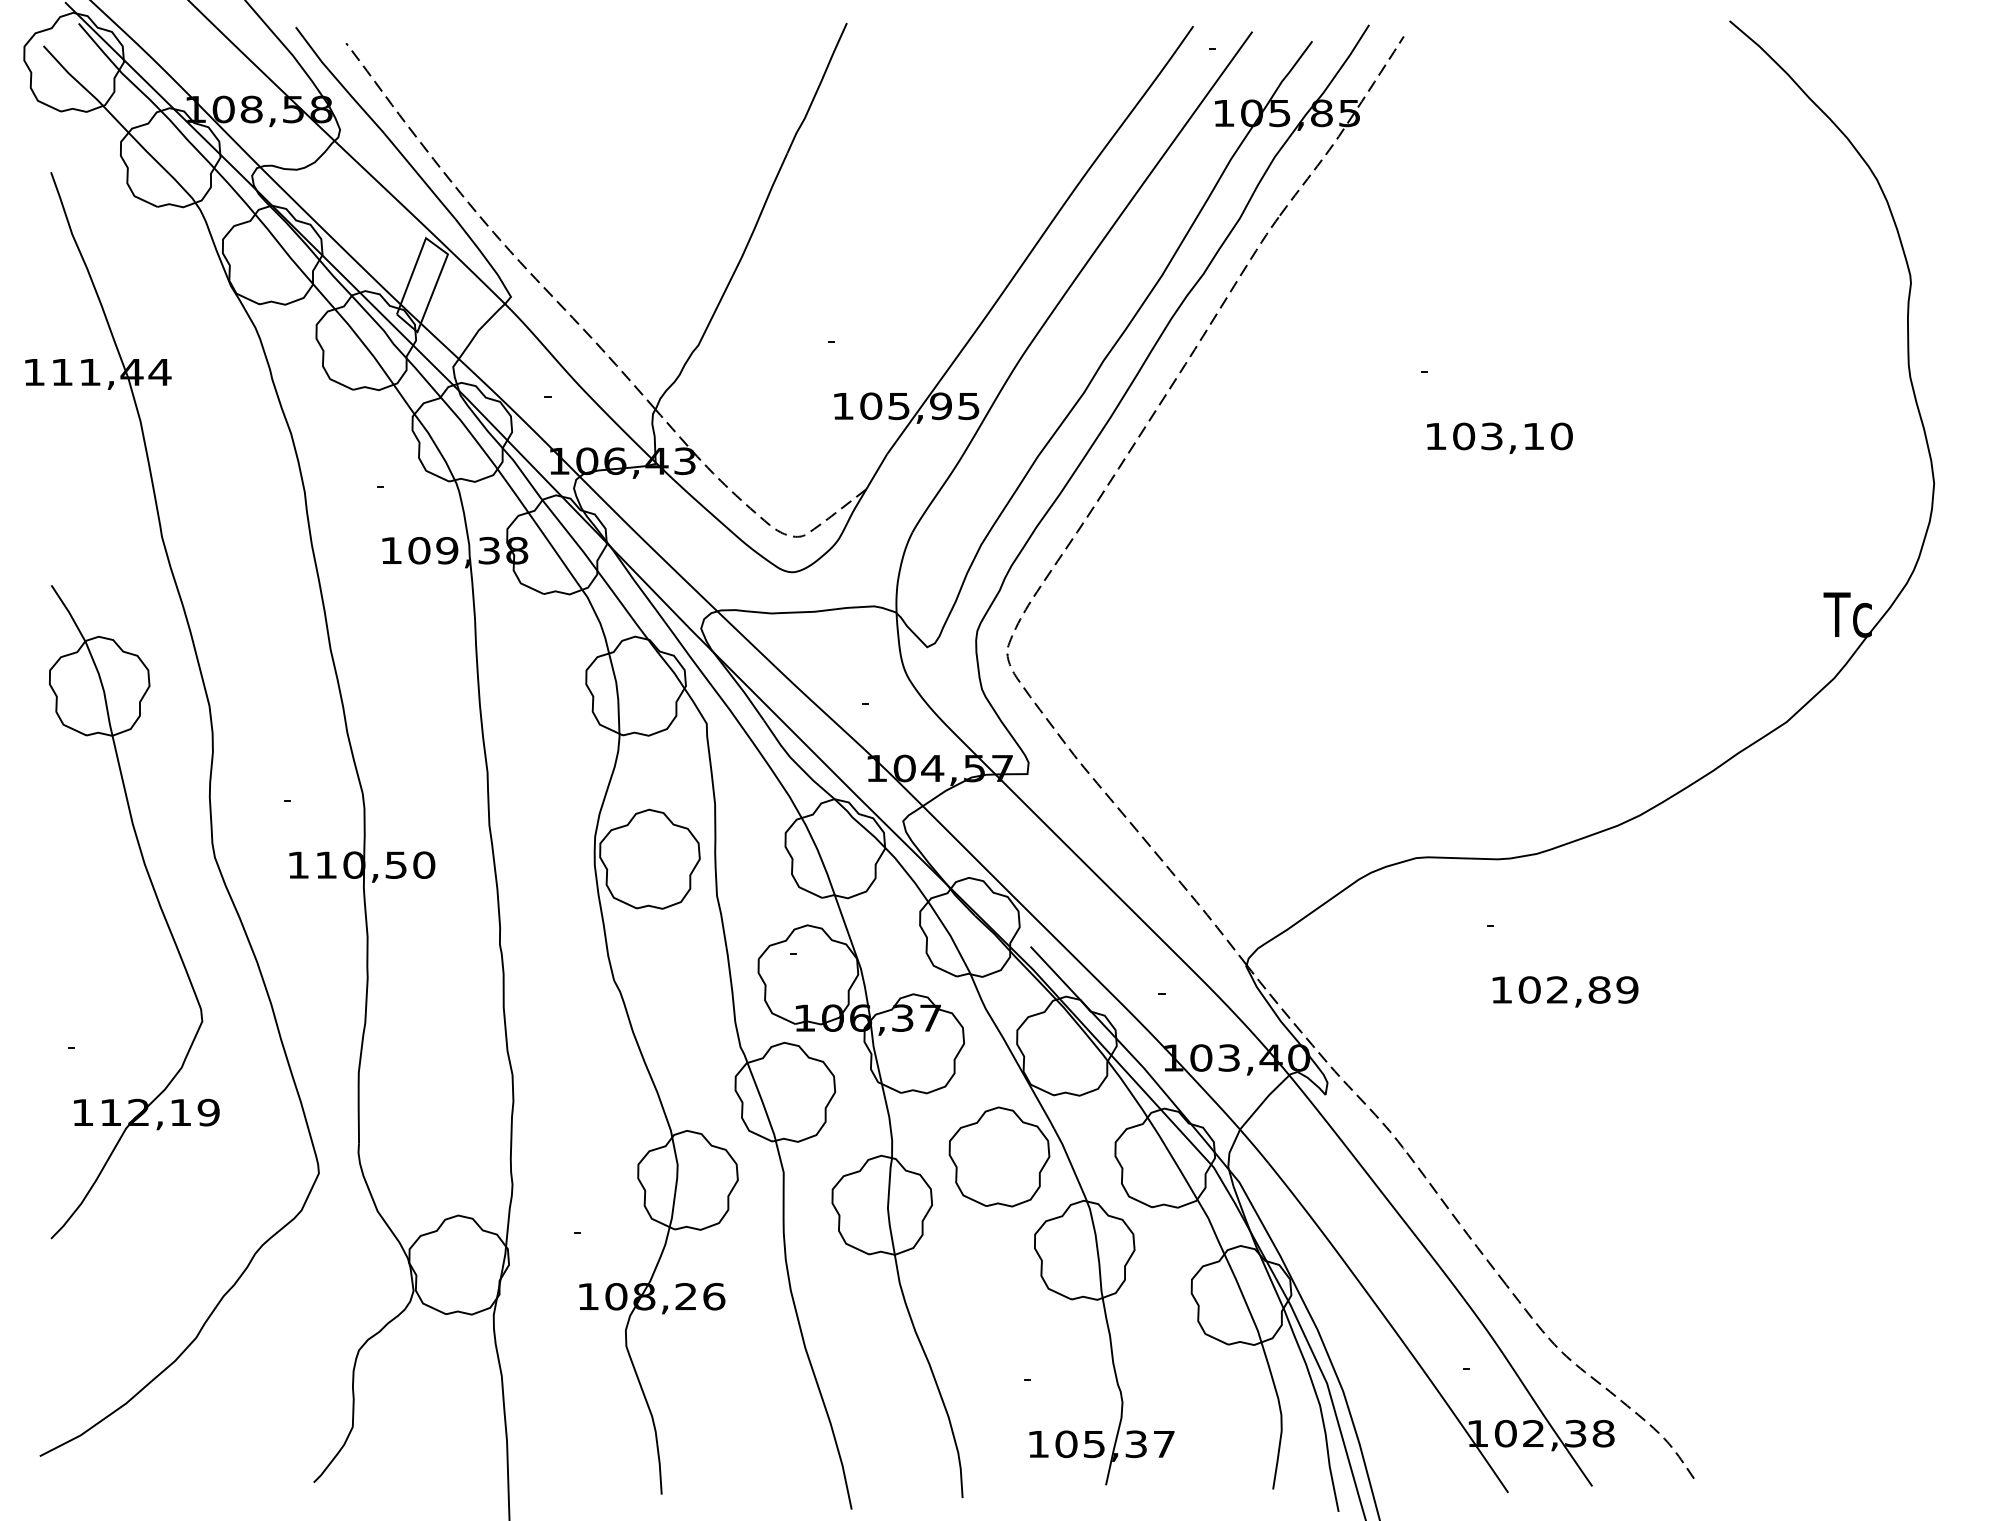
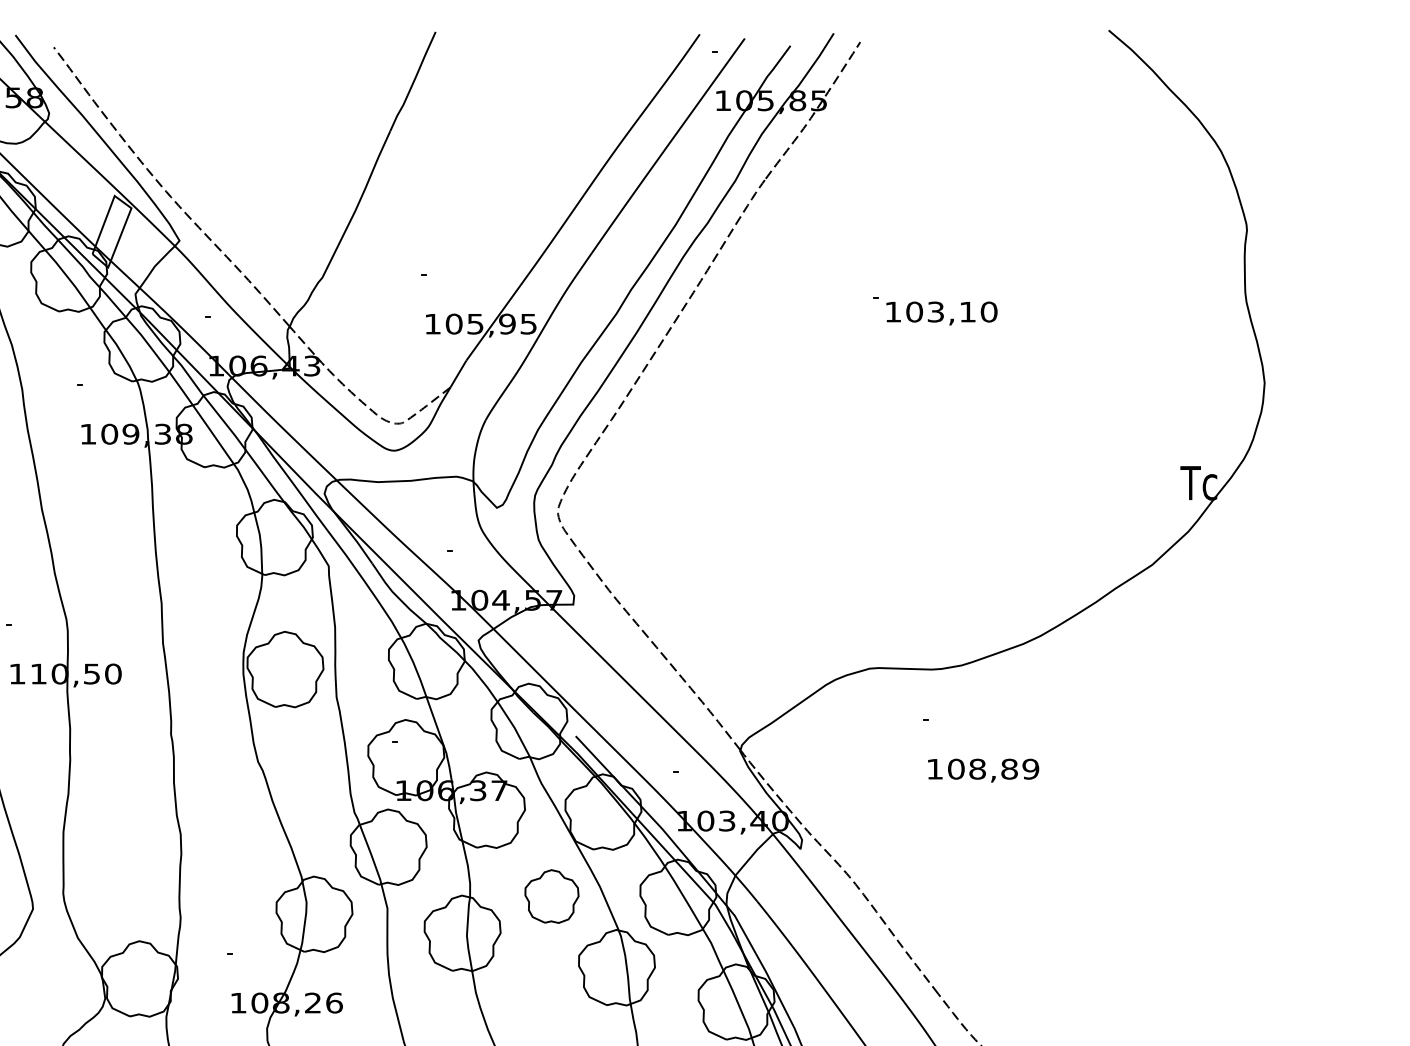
text: (1499, 437) -> (941, 312), moved
text: (1557, 989) -> (977, 768), 102,89 -> 108,89
part: (999, 1156) -> (552, 896), size x0.7

